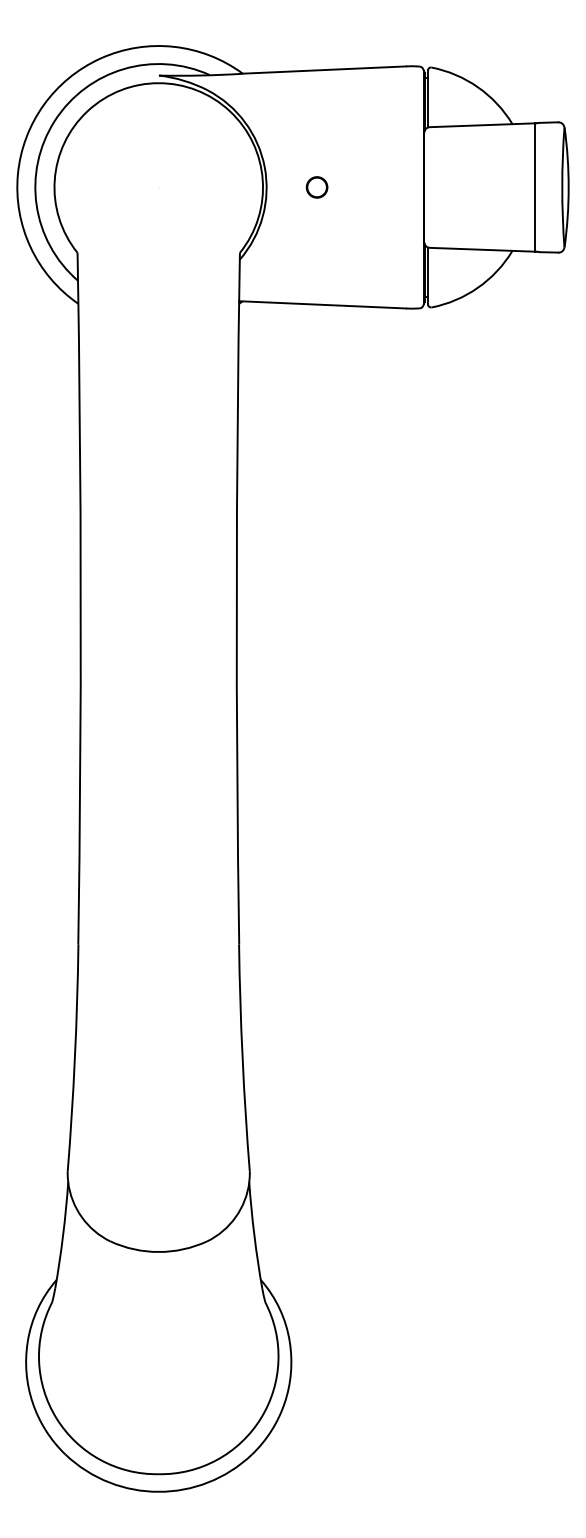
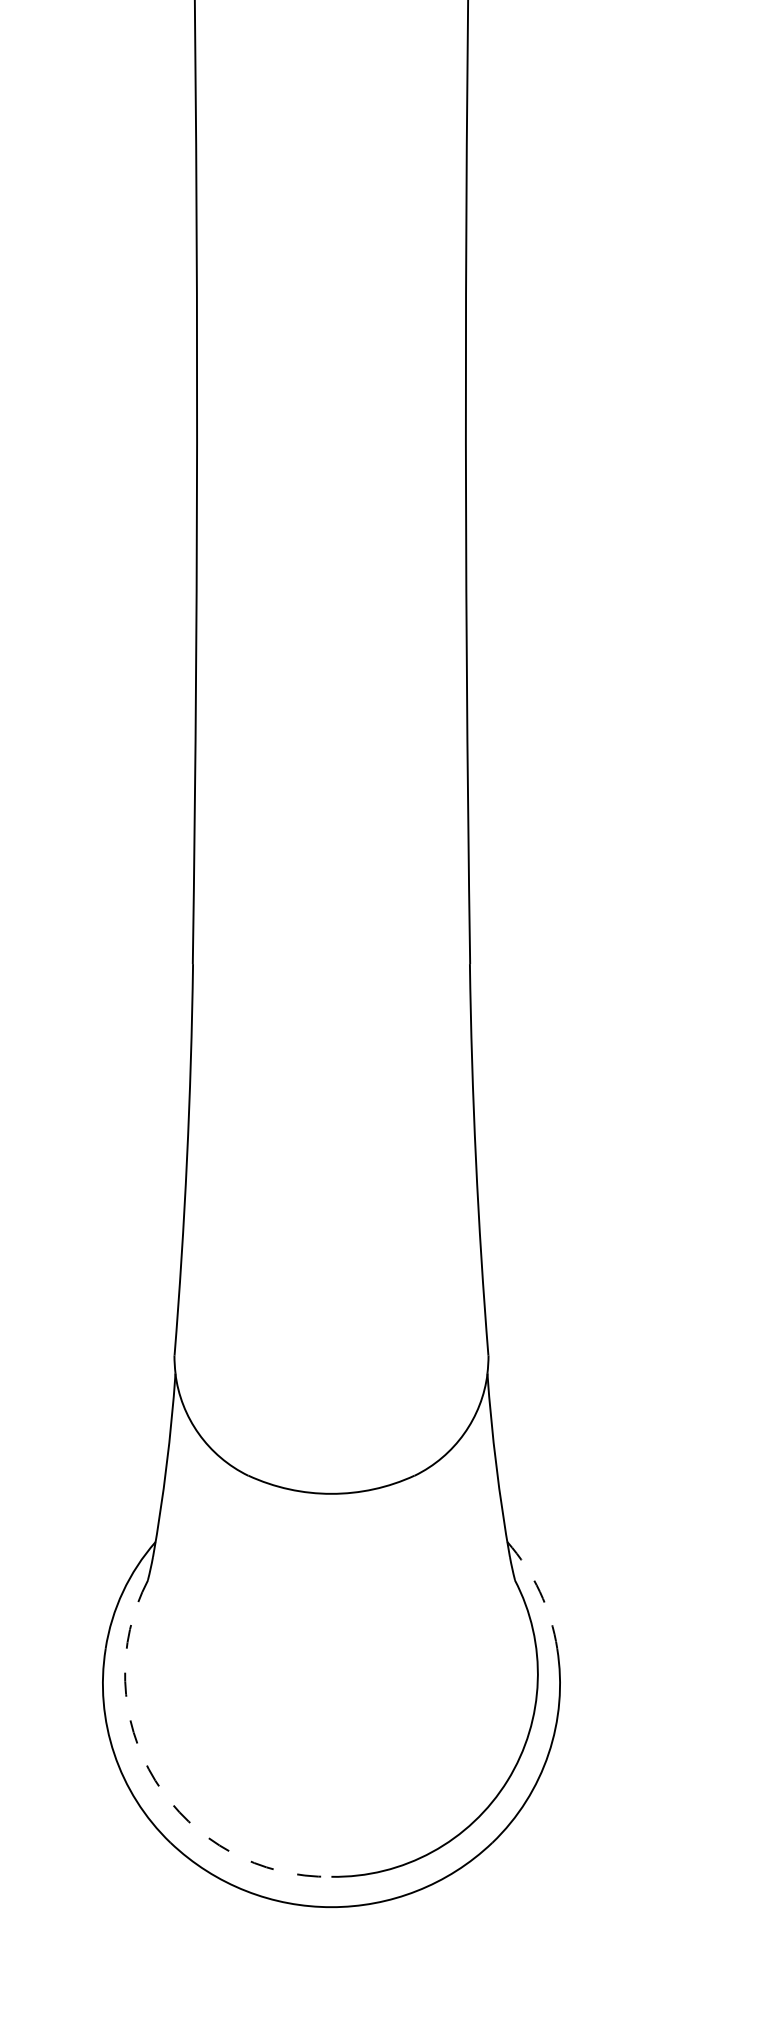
arc: (279, 1308) -> (539, 1591), solid -> dashed
arc: (56, 1418) -> (155, 1780), solid -> dashed

